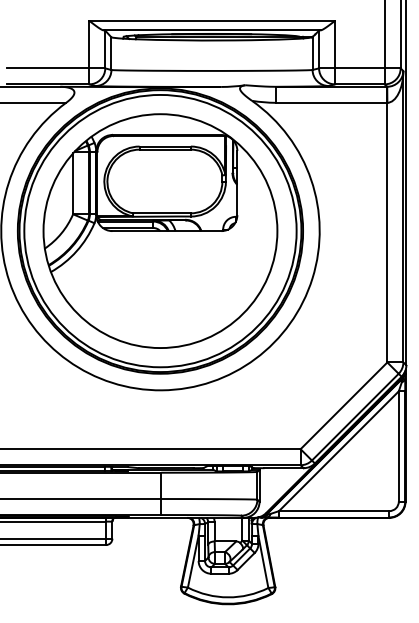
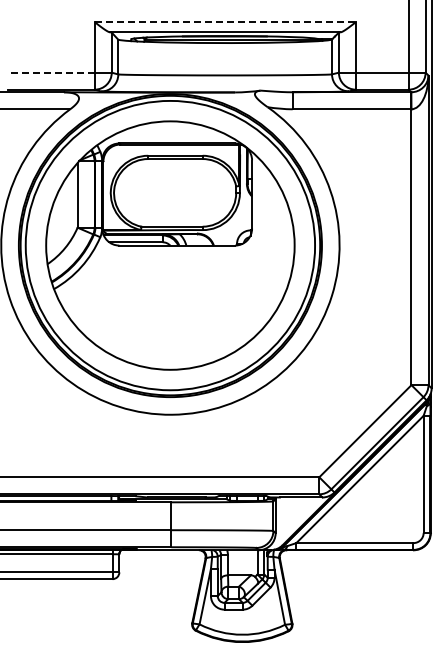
line: (212, 21) -> (225, 22), solid -> dashed
line: (47, 68) -> (50, 72), solid -> dashed

